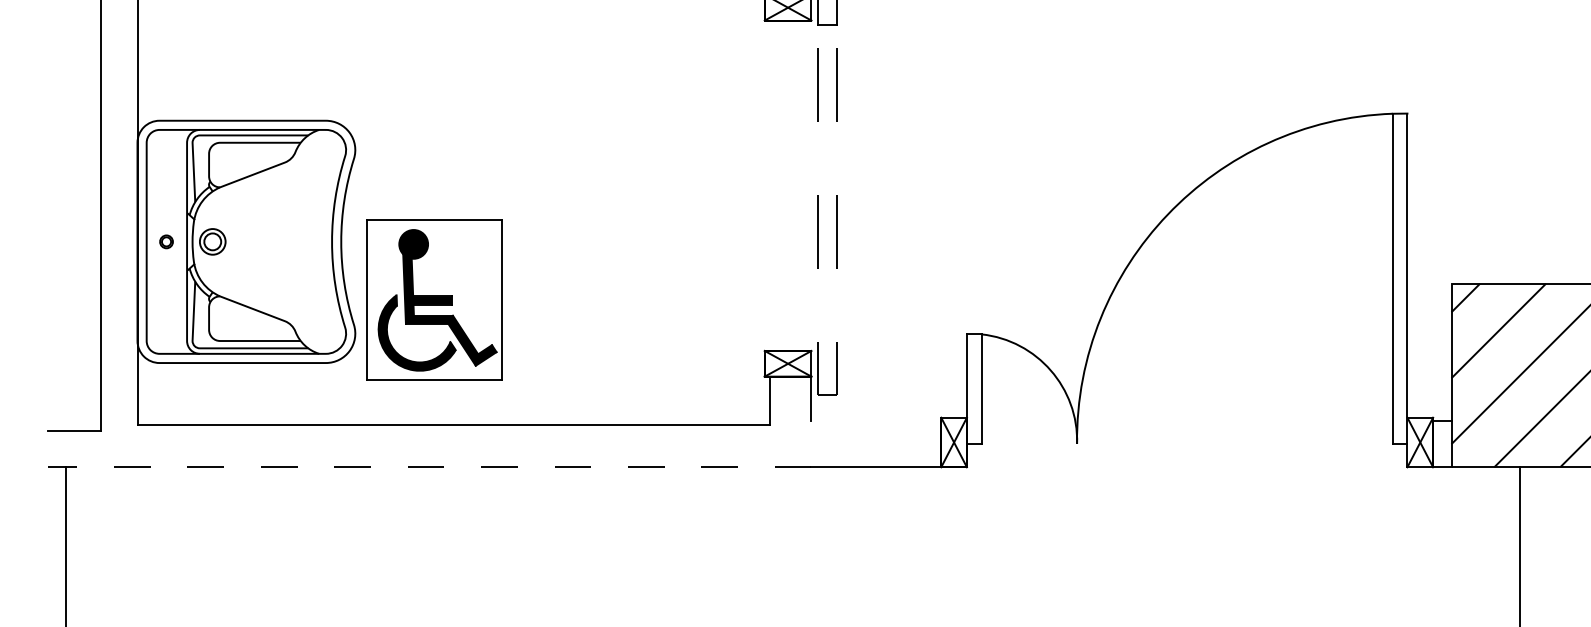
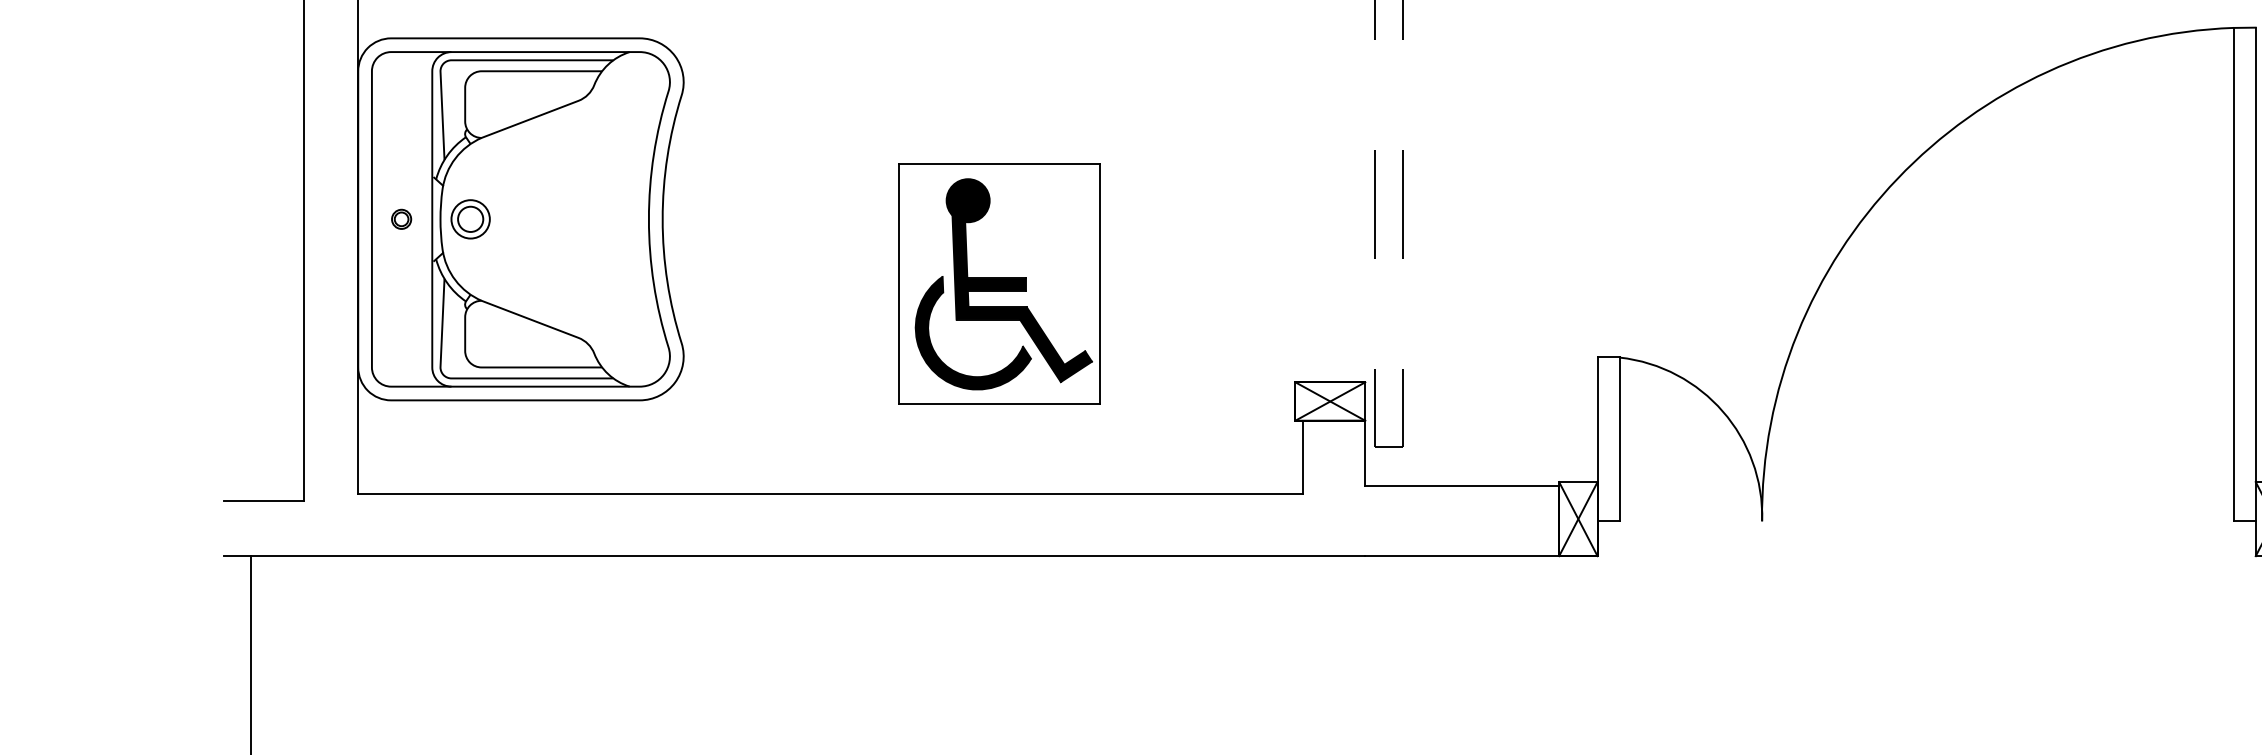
part: (434, 299) -> (999, 283), moved
line: (876, 420) -> (1462, 486), added
line: (429, 467) -> (794, 556), dashed -> solid

